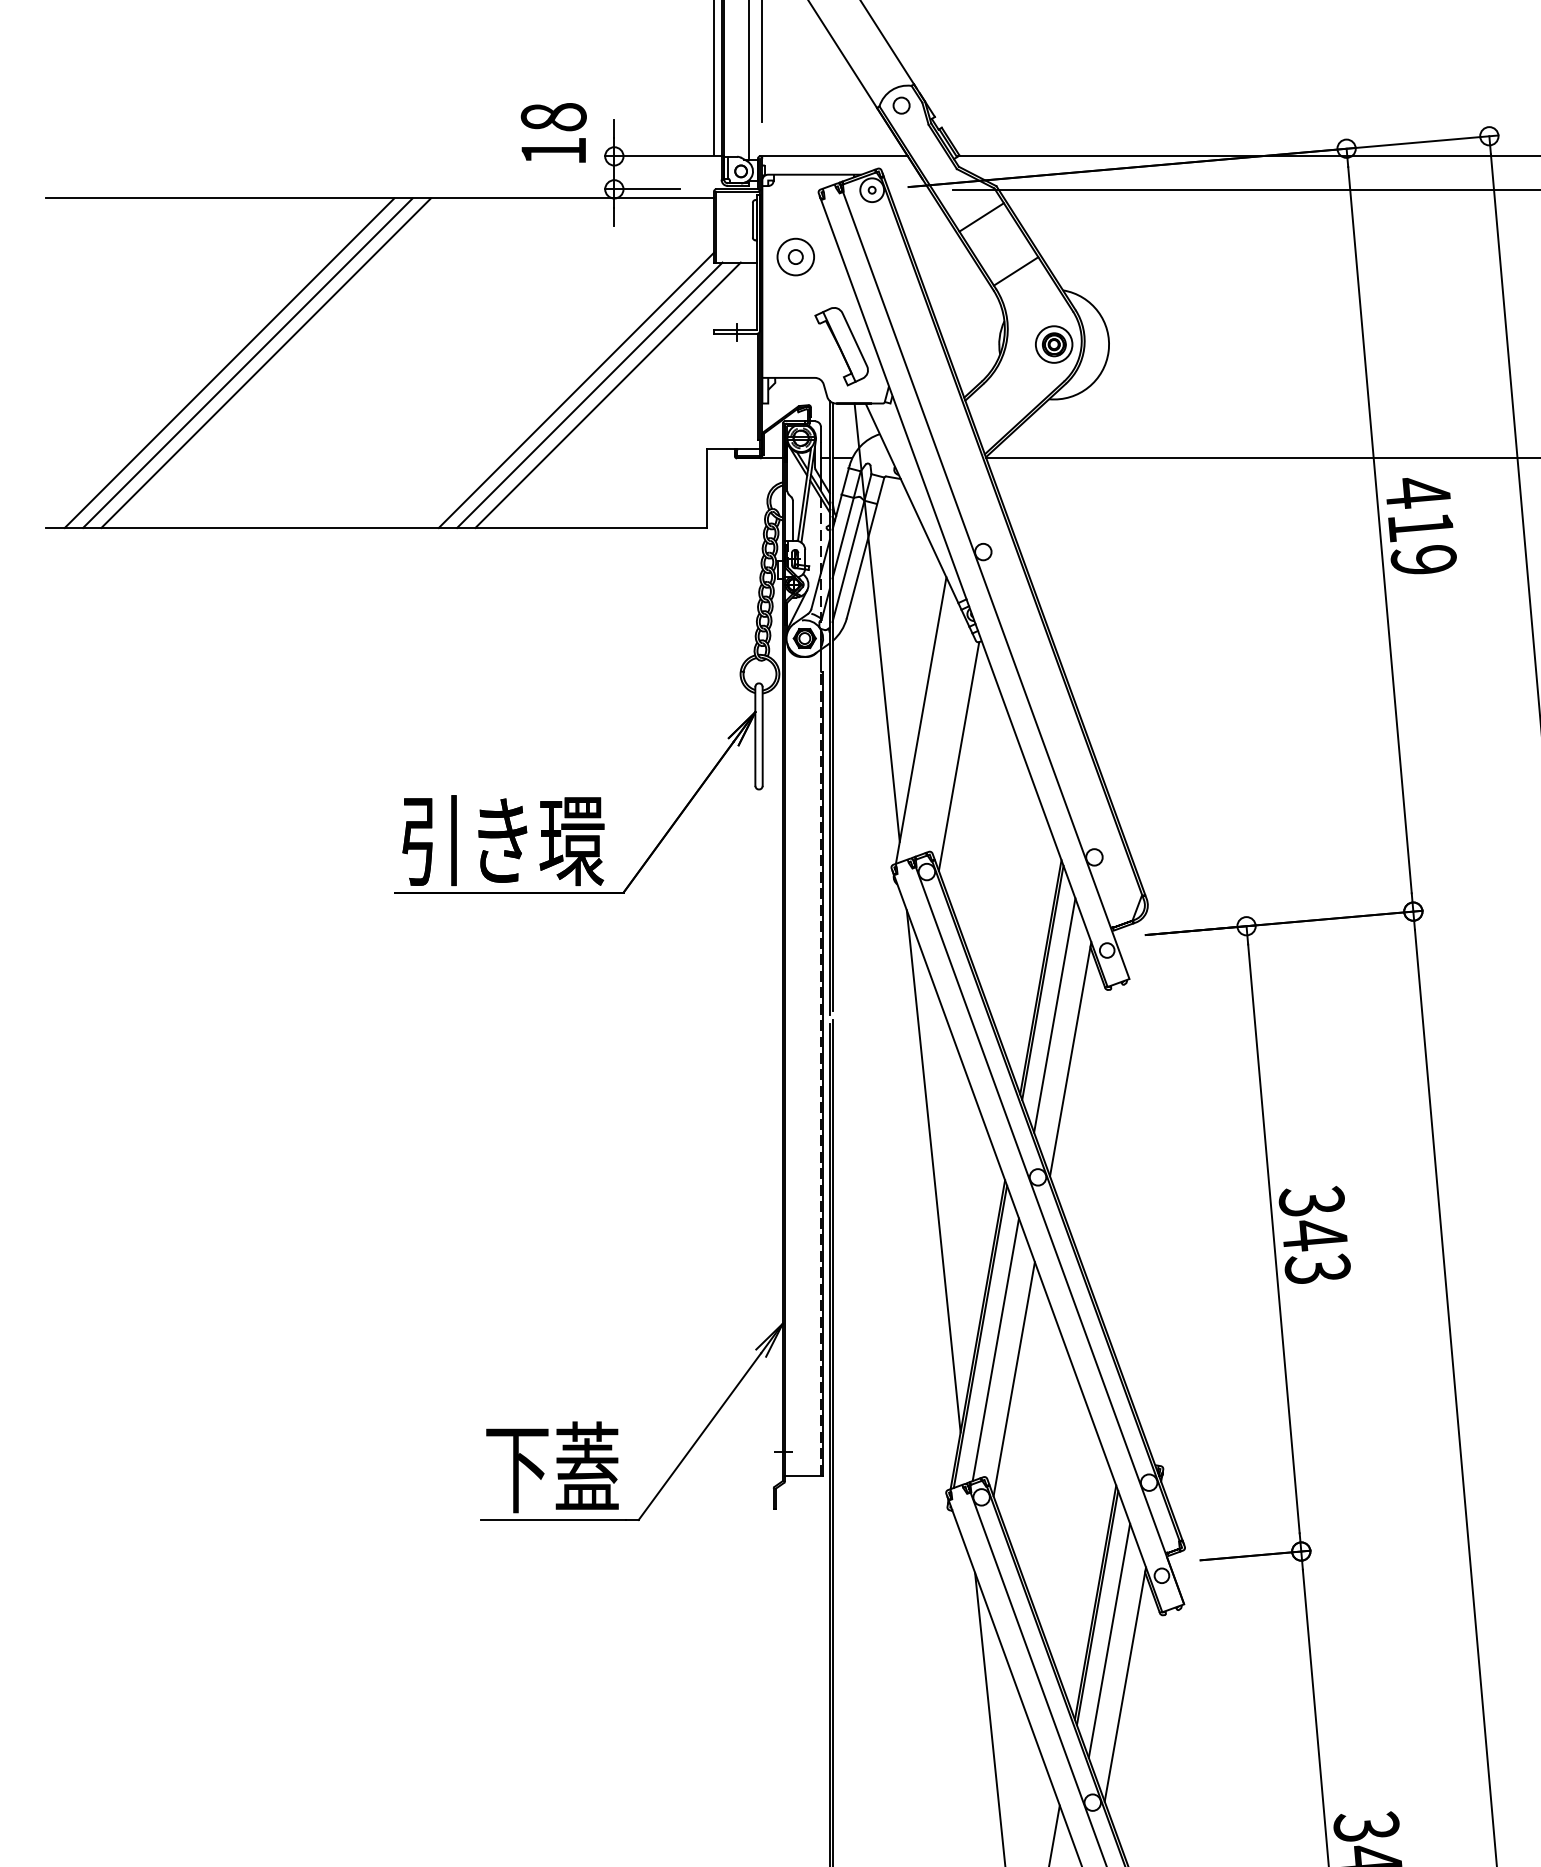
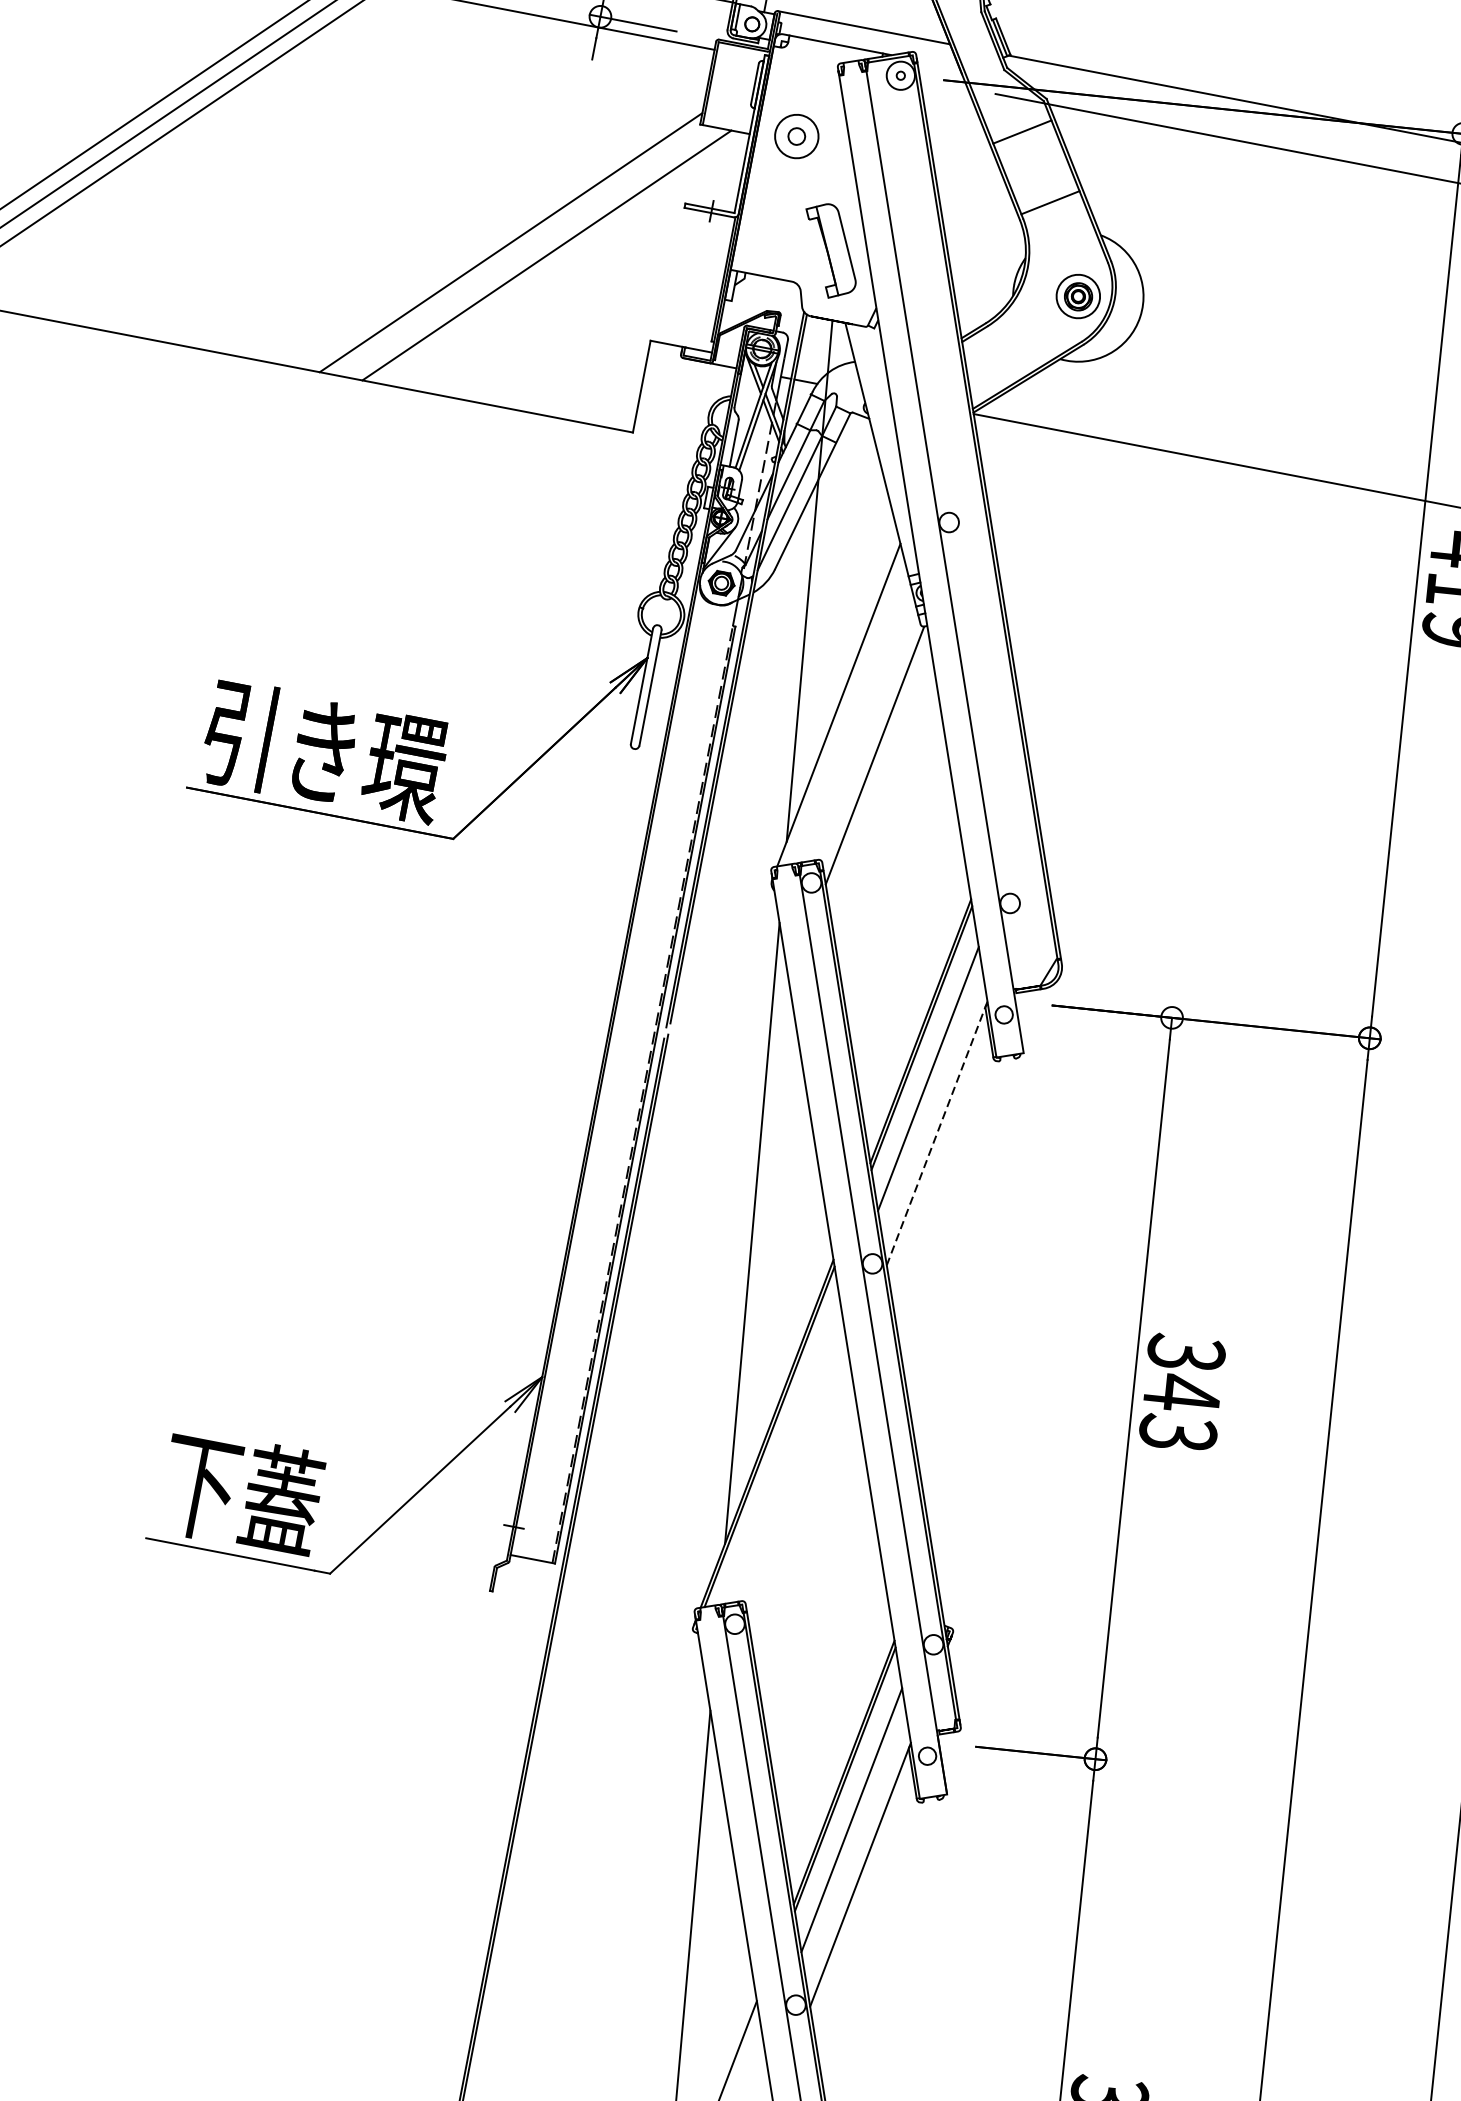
line: (589, 394) -> (525, 250), removed
line: (1070, 1059) -> (936, 1133), solid -> dashed
line: (995, 1349) -> (784, 1454), removed
line: (1013, 1379) -> (798, 1494), removed

